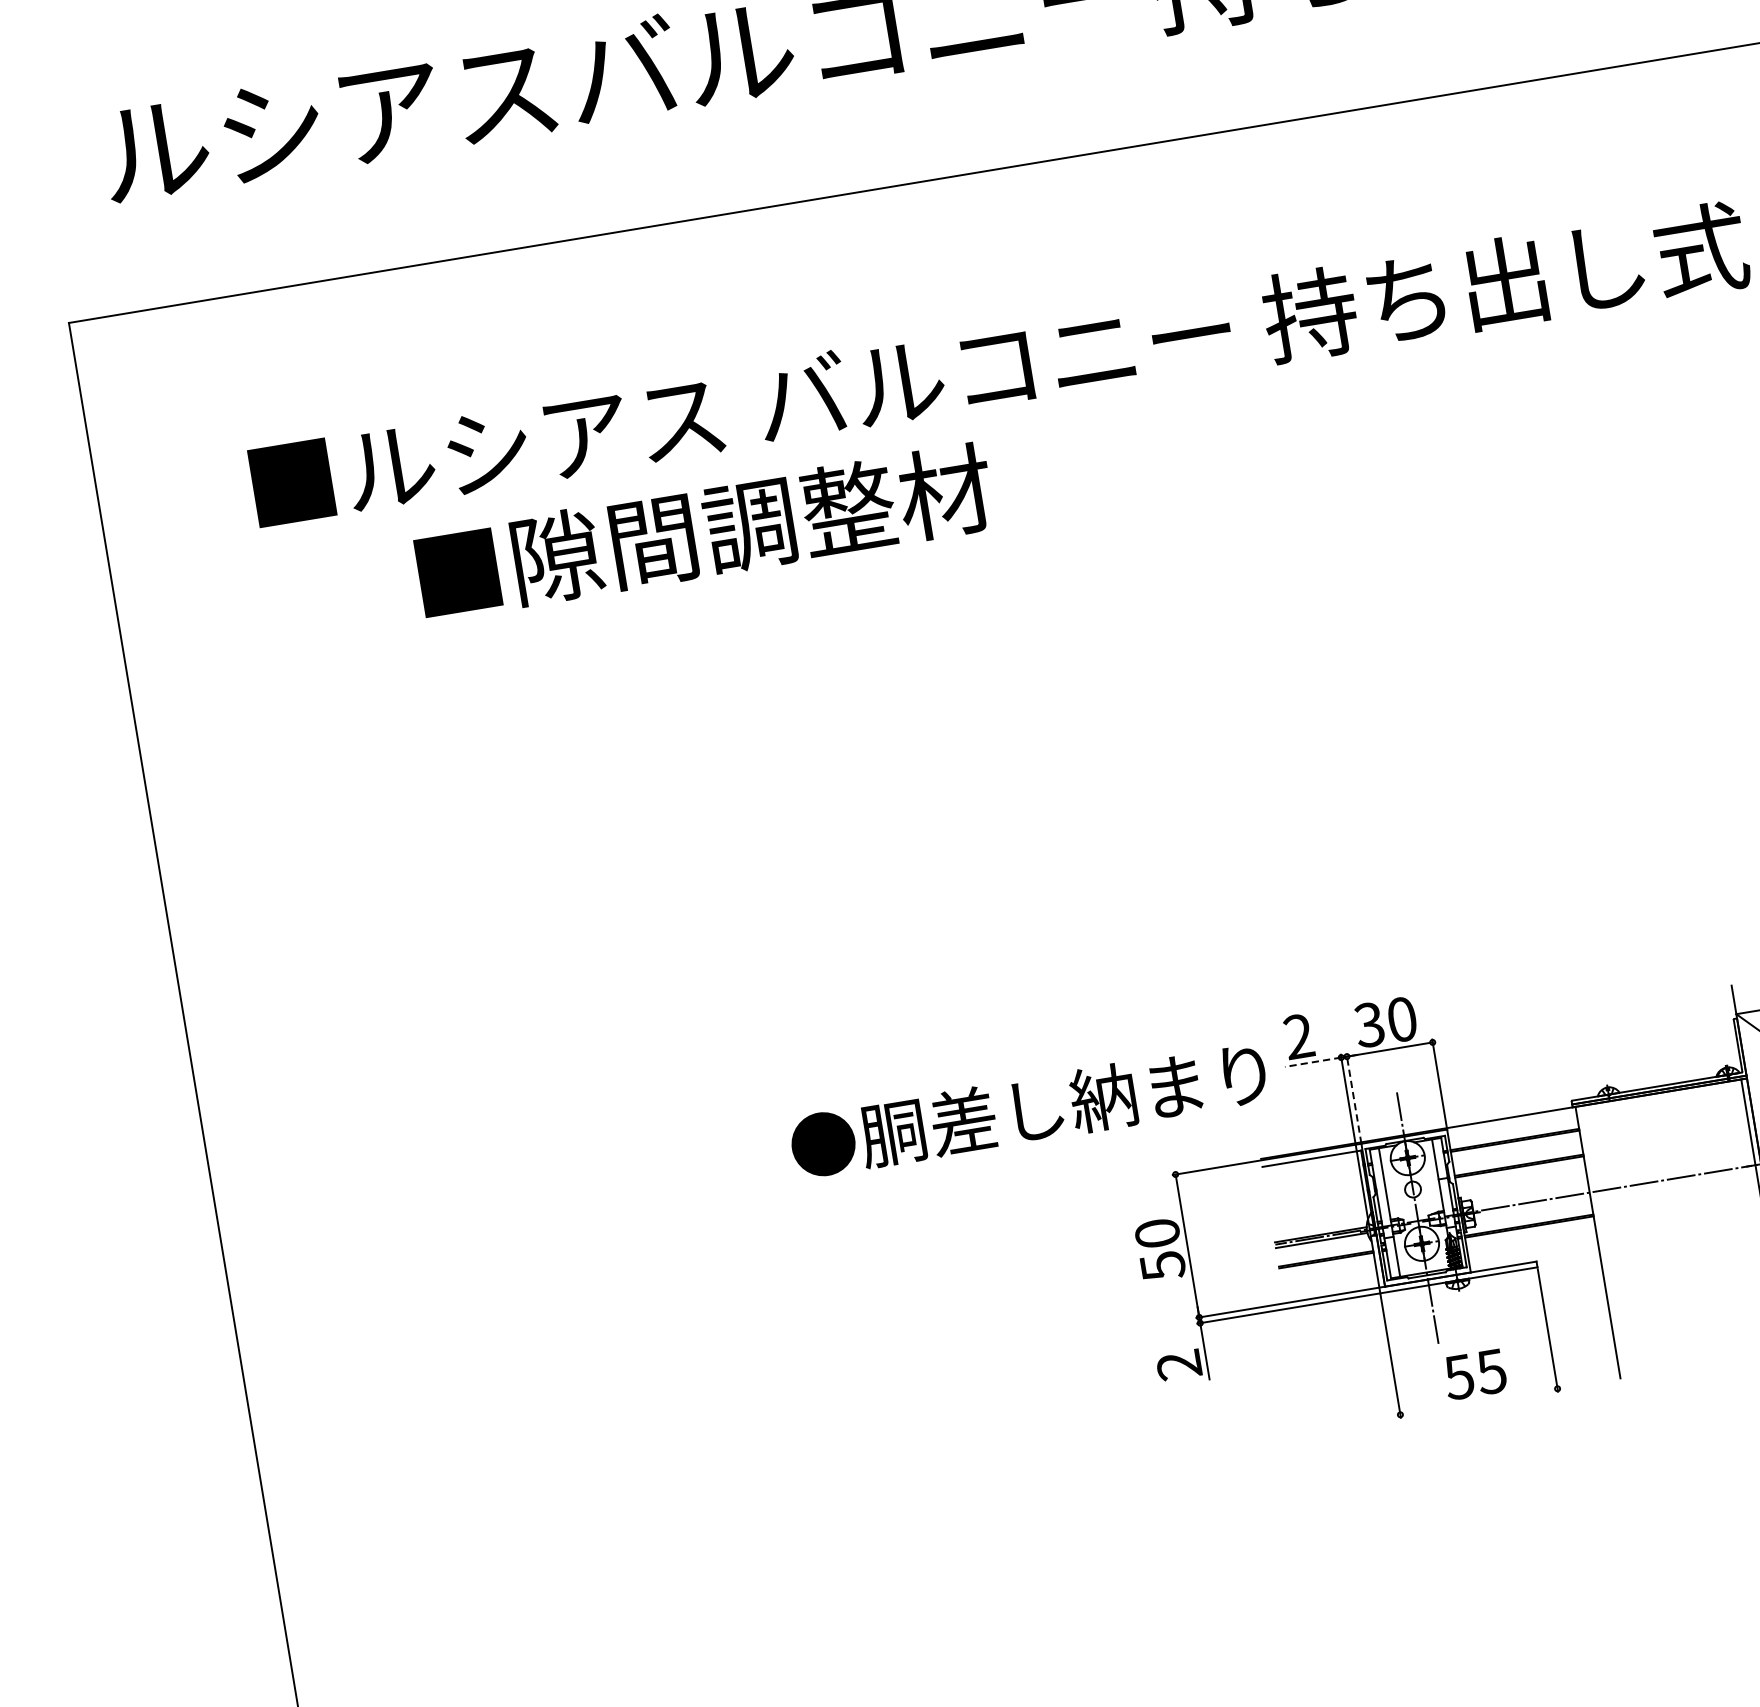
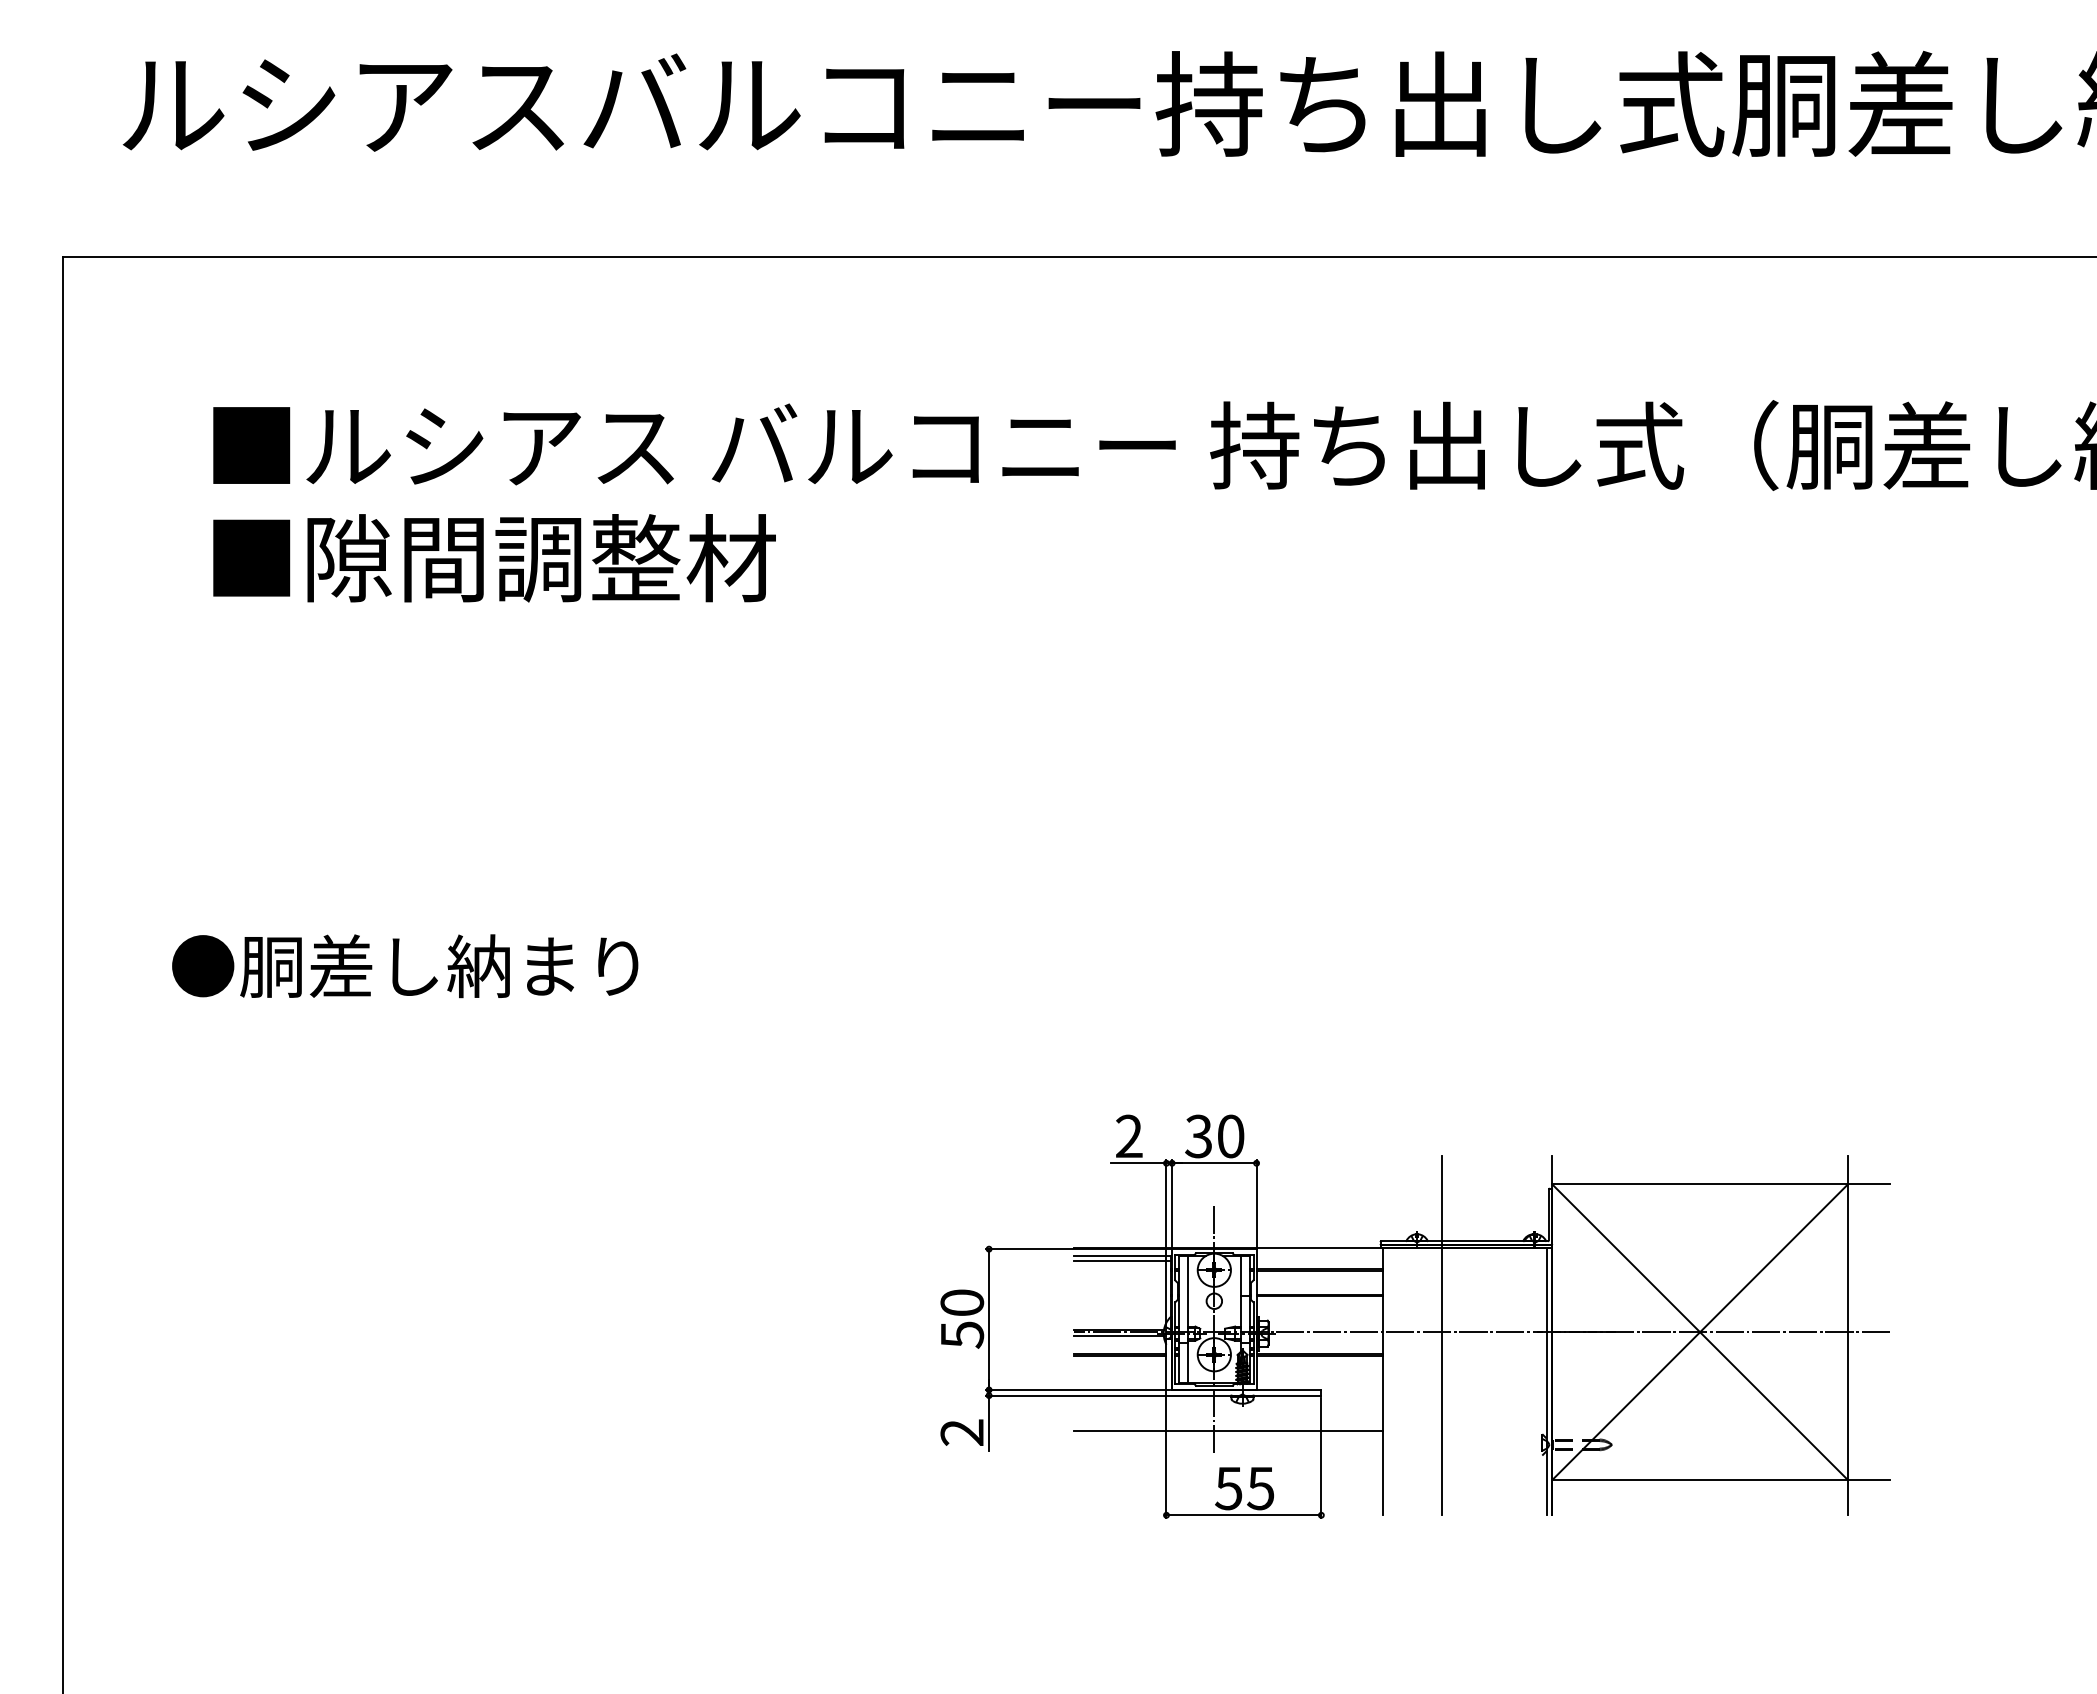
text: (704, 532) -> (494, 558), moved
line: (1312, 1062) -> (1138, 1163), dashed -> solid
line: (1354, 1098) -> (1172, 1204), dashed -> solid
text: (1028, 1110) -> (405, 966), moved
line: (1312, 1164) -> (1121, 1261), added
line: (1650, 1185) -> (1442, 1335), added
line: (1449, 1318) -> (1228, 1430), added
line: (1478, 1402) -> (1243, 1515), added

